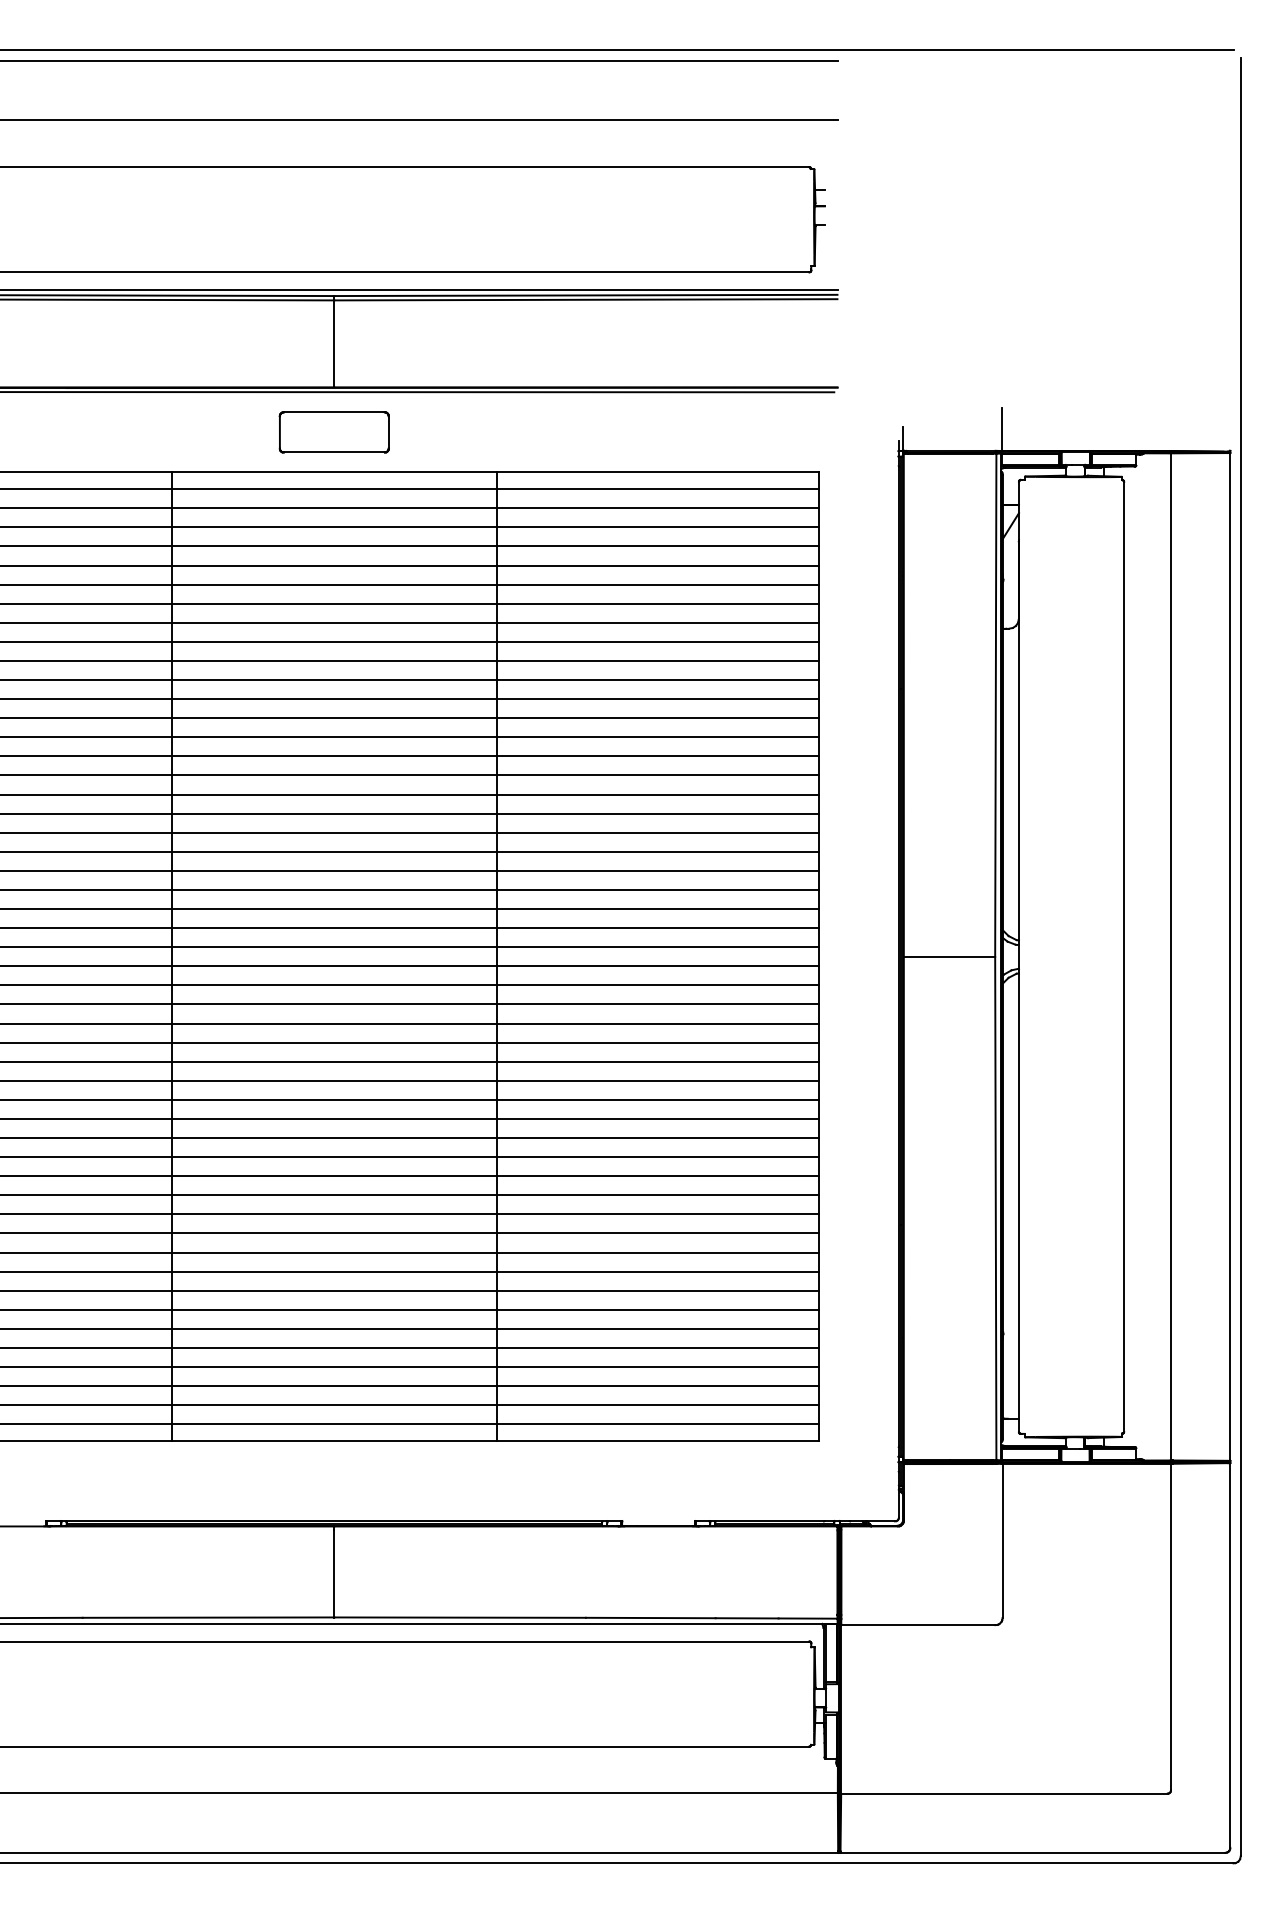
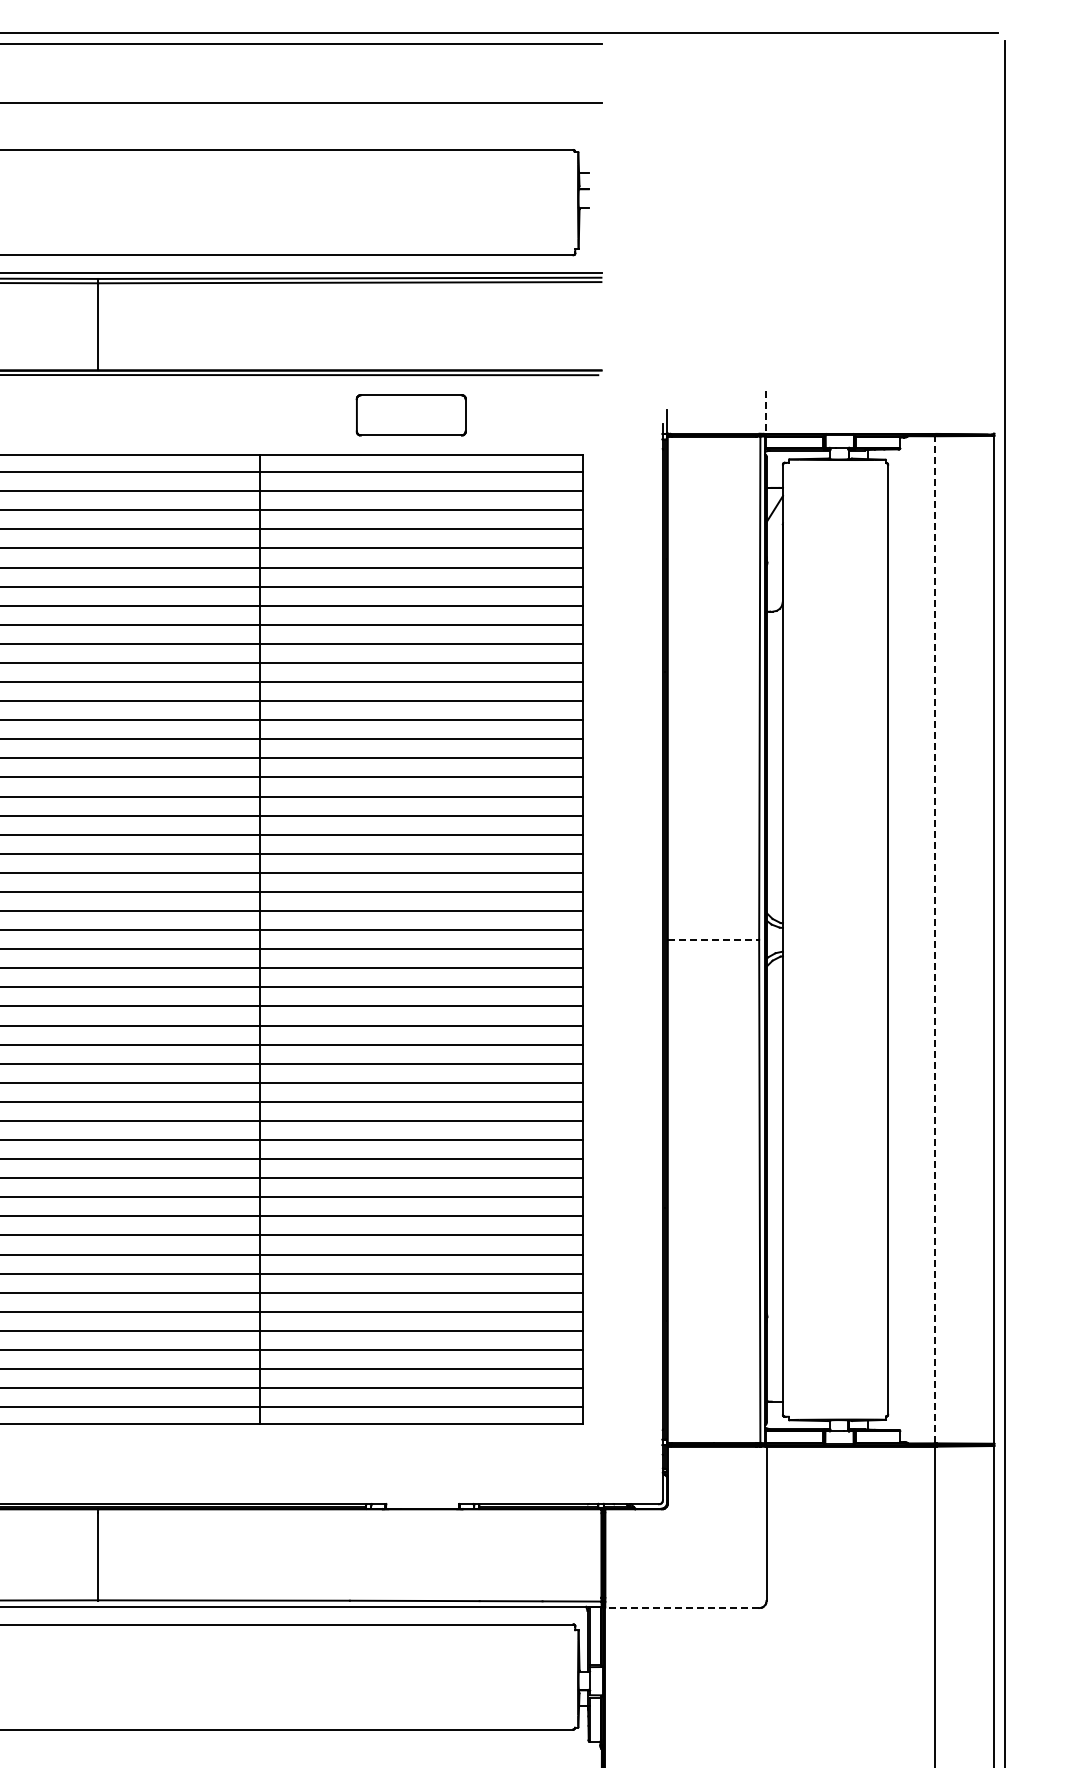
line: (1001, 430) -> (765, 413), solid -> dashed
part: (333, 432) -> (410, 415), moved
line: (949, 956) -> (713, 939), solid -> dashed
line: (1170, 956) -> (934, 939), solid -> dashed
line: (917, 1625) -> (681, 1608), solid -> dashed

